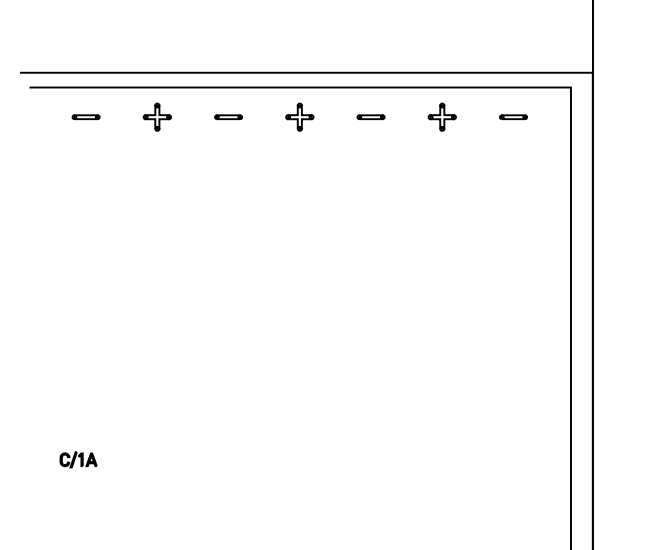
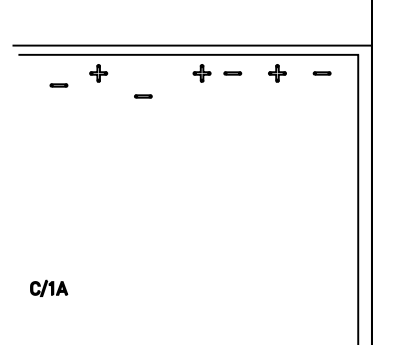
line: (85, 117) -> (58, 85), moved
part: (228, 117) -> (143, 96), moved
part: (298, 117) -> (201, 73), moved
part: (78, 459) -> (49, 288), size x1.6

